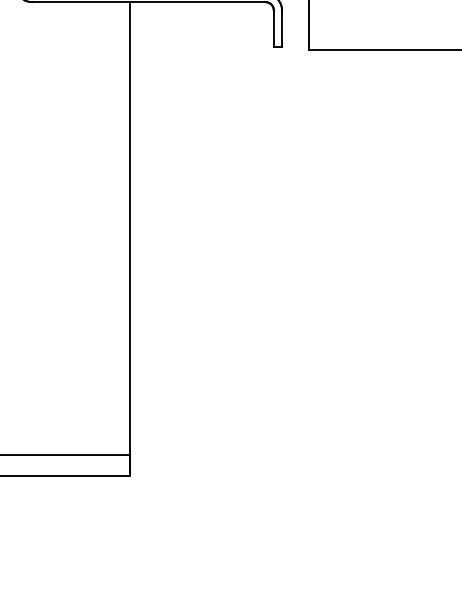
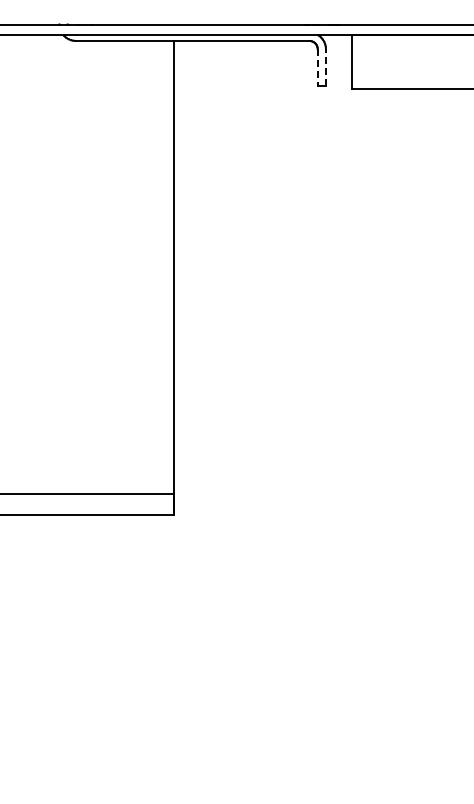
line: (281, 28) -> (325, 67), solid -> dashed
line: (273, 29) -> (317, 68), solid -> dashed

